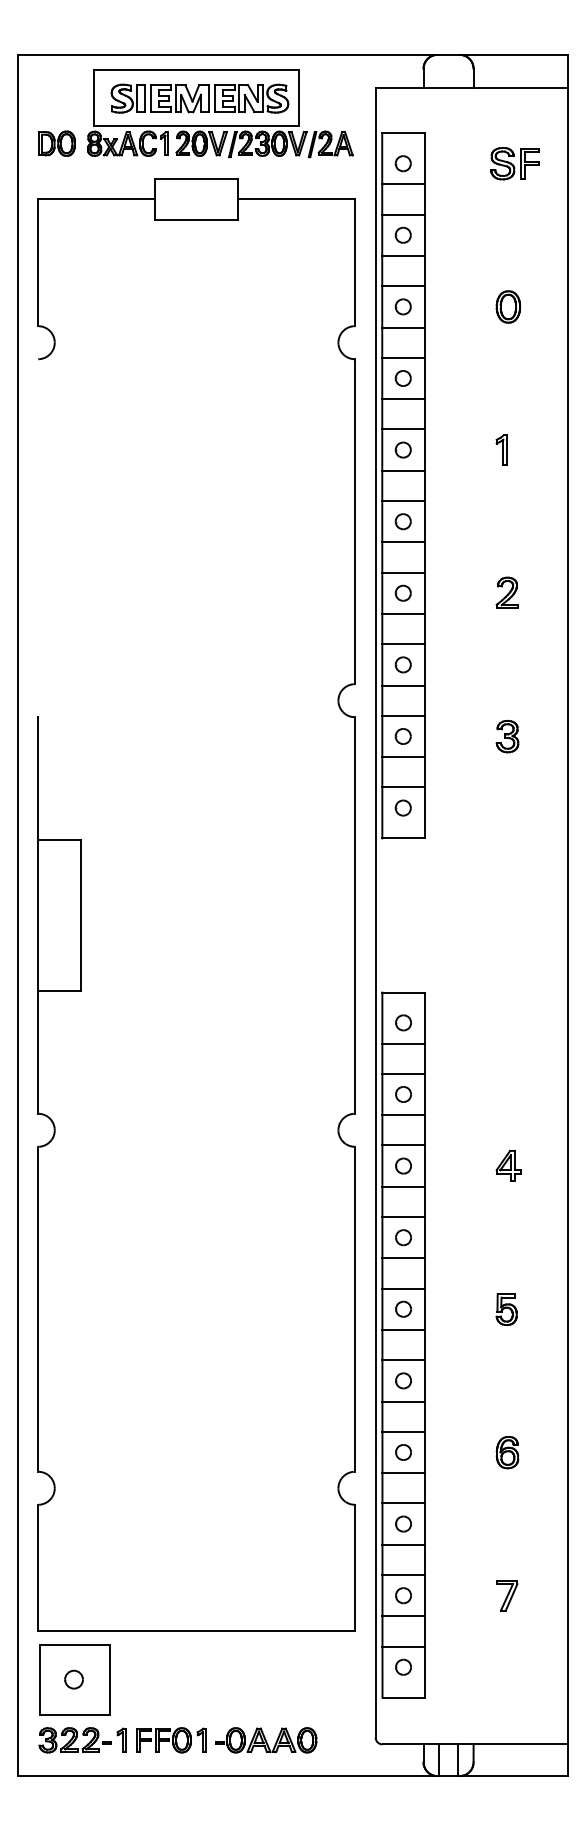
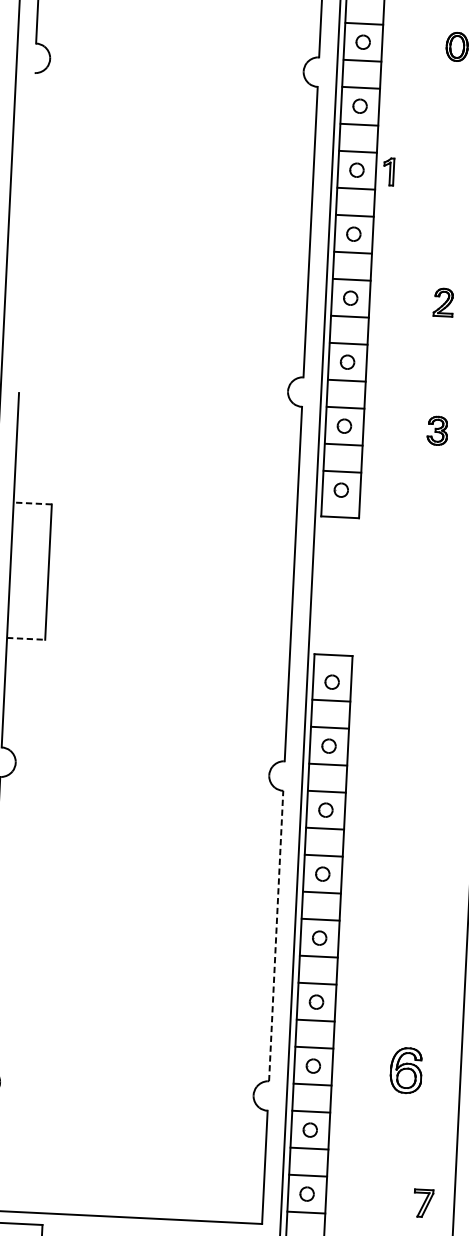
part: (501, 449) -> (388, 171), moved
line: (59, 839) -> (32, 503), solid -> dashed
line: (60, 991) -> (26, 639), solid -> dashed
part: (508, 1165) -> (419, 814), removed
line: (354, 1308) -> (275, 935), solid -> dashed
part: (506, 1309) -> (411, 942), removed
part: (507, 1452) -> (406, 1070), size x1.6
part: (507, 1595) -> (423, 1203), moved

